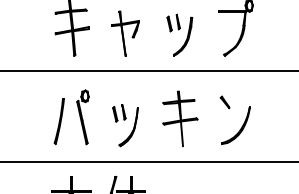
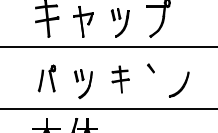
part: (71, 117) -> (46, 78), size x0.7
part: (180, 118) -> (120, 79), size x0.7
part: (234, 126) -> (178, 84), moved

